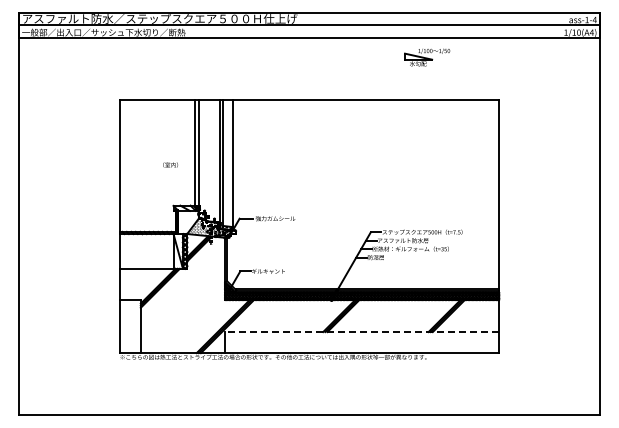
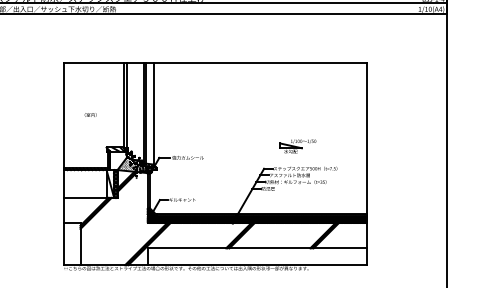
part: (427, 57) -> (298, 146), moved
text: (170, 164) -> (90, 114), moved
line: (361, 332) -> (256, 248), dashed -> solid

